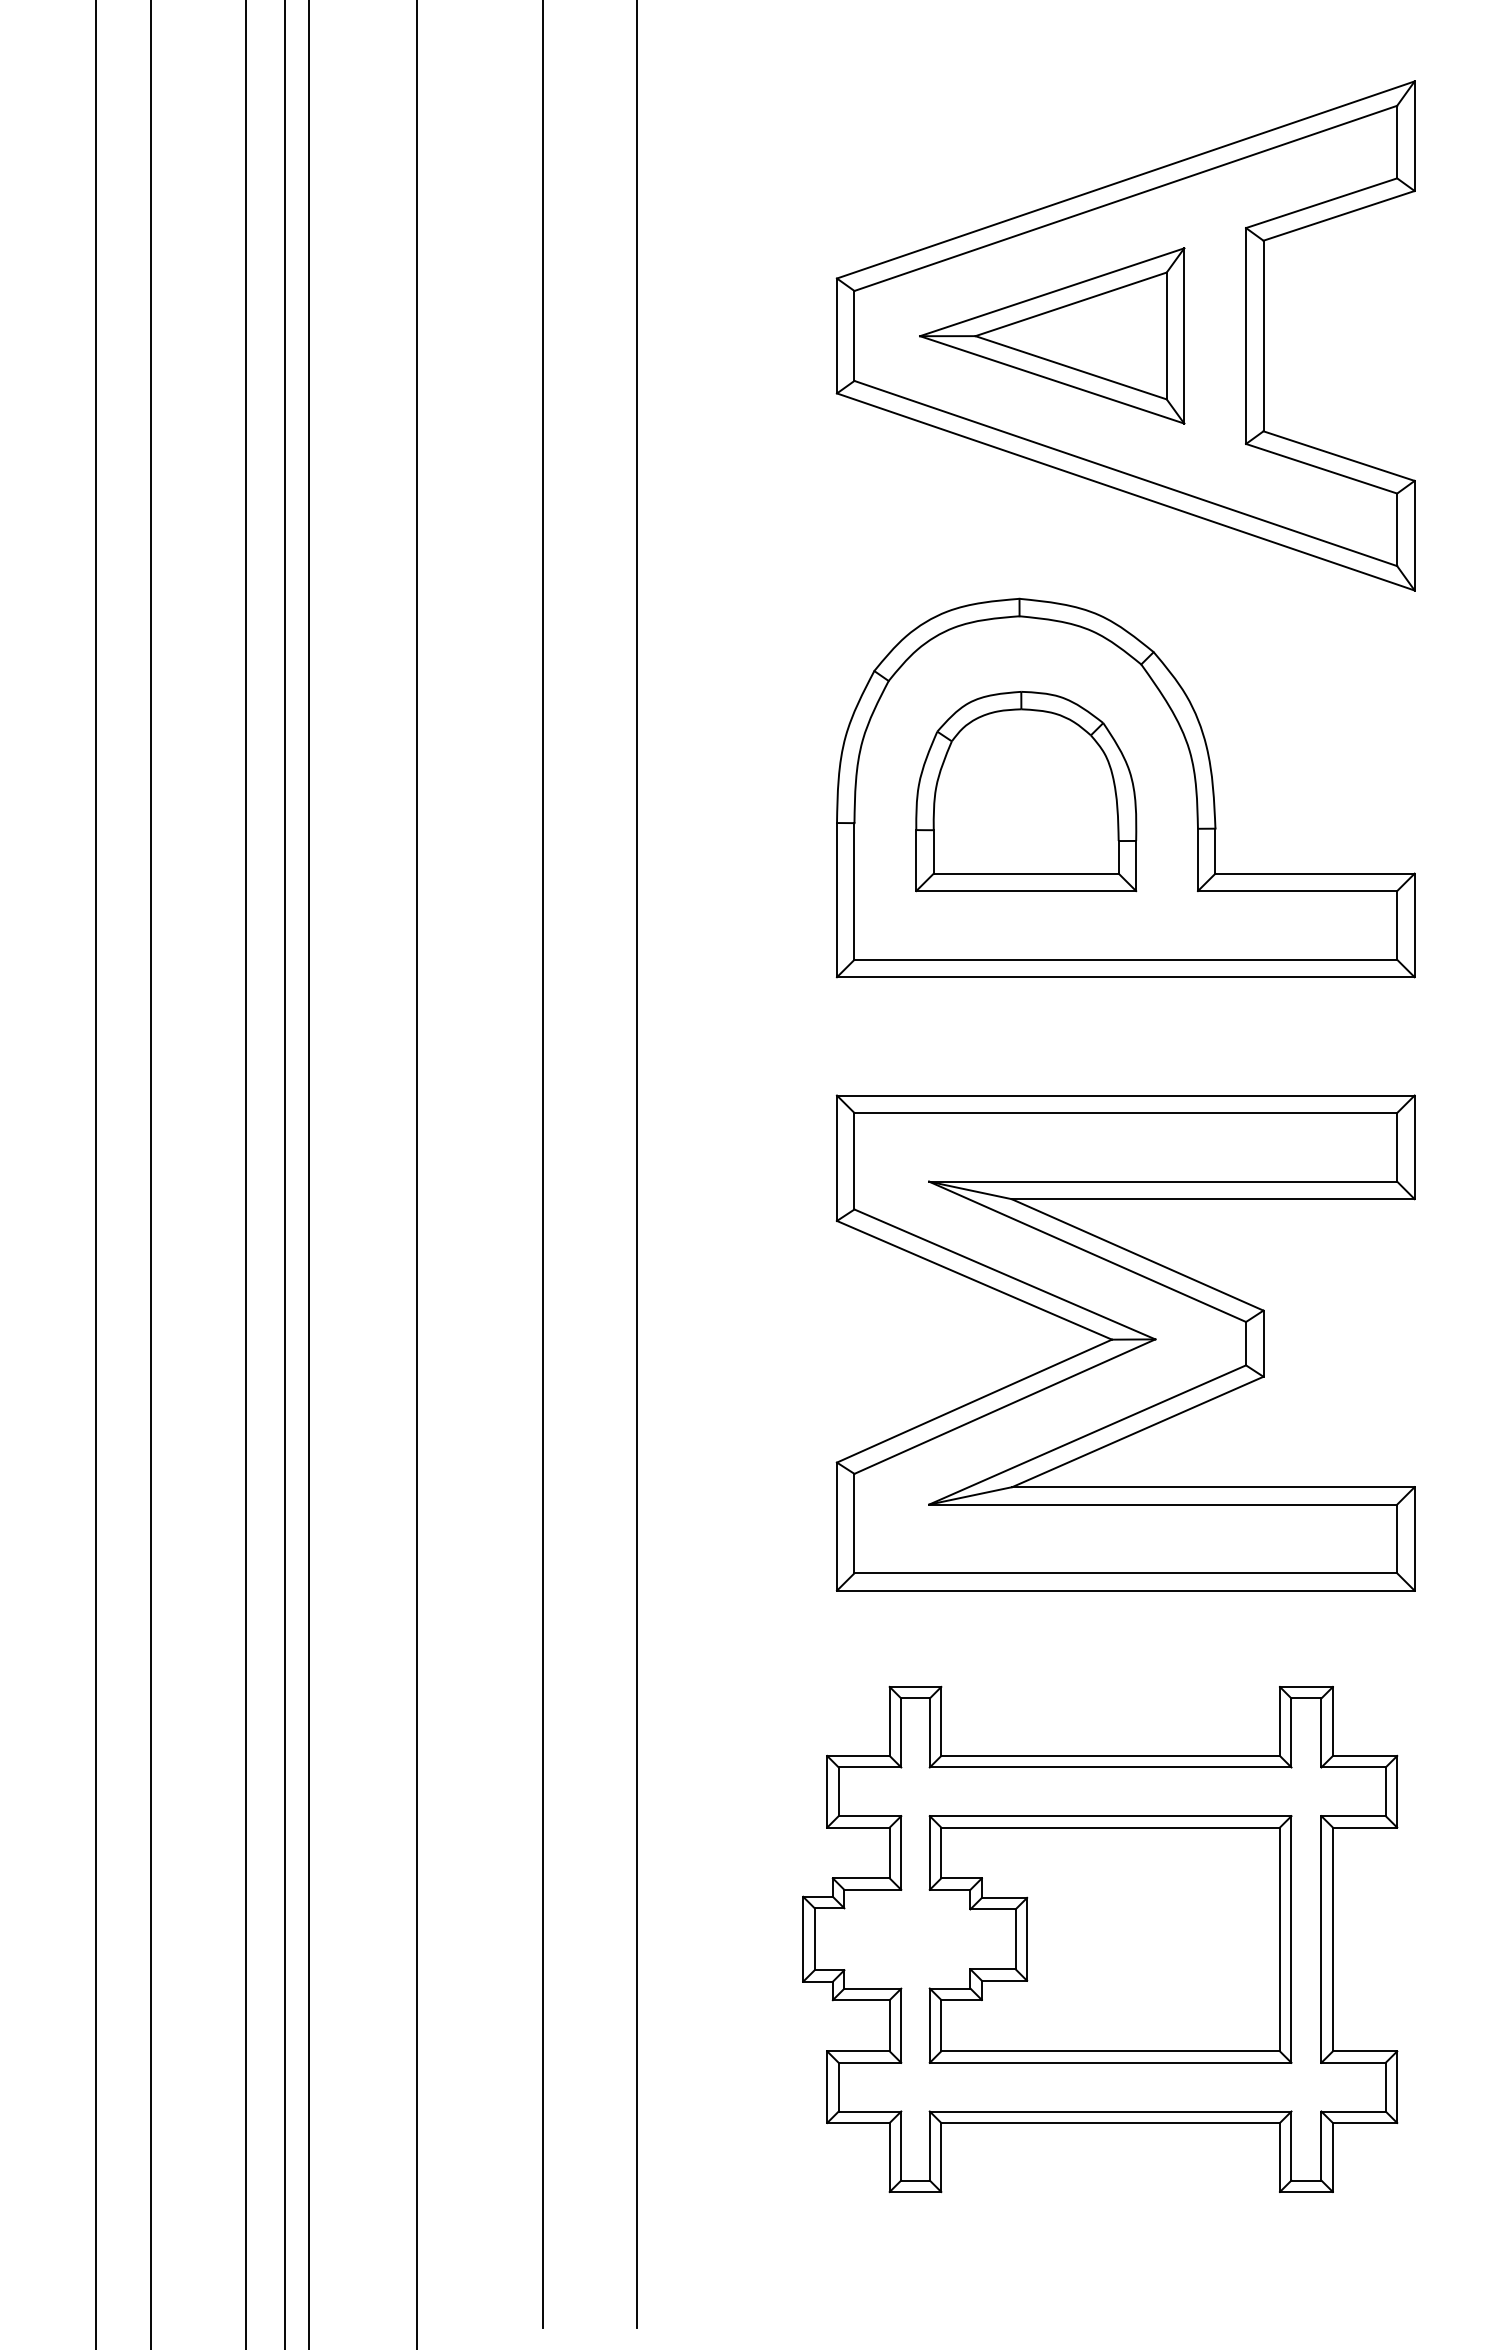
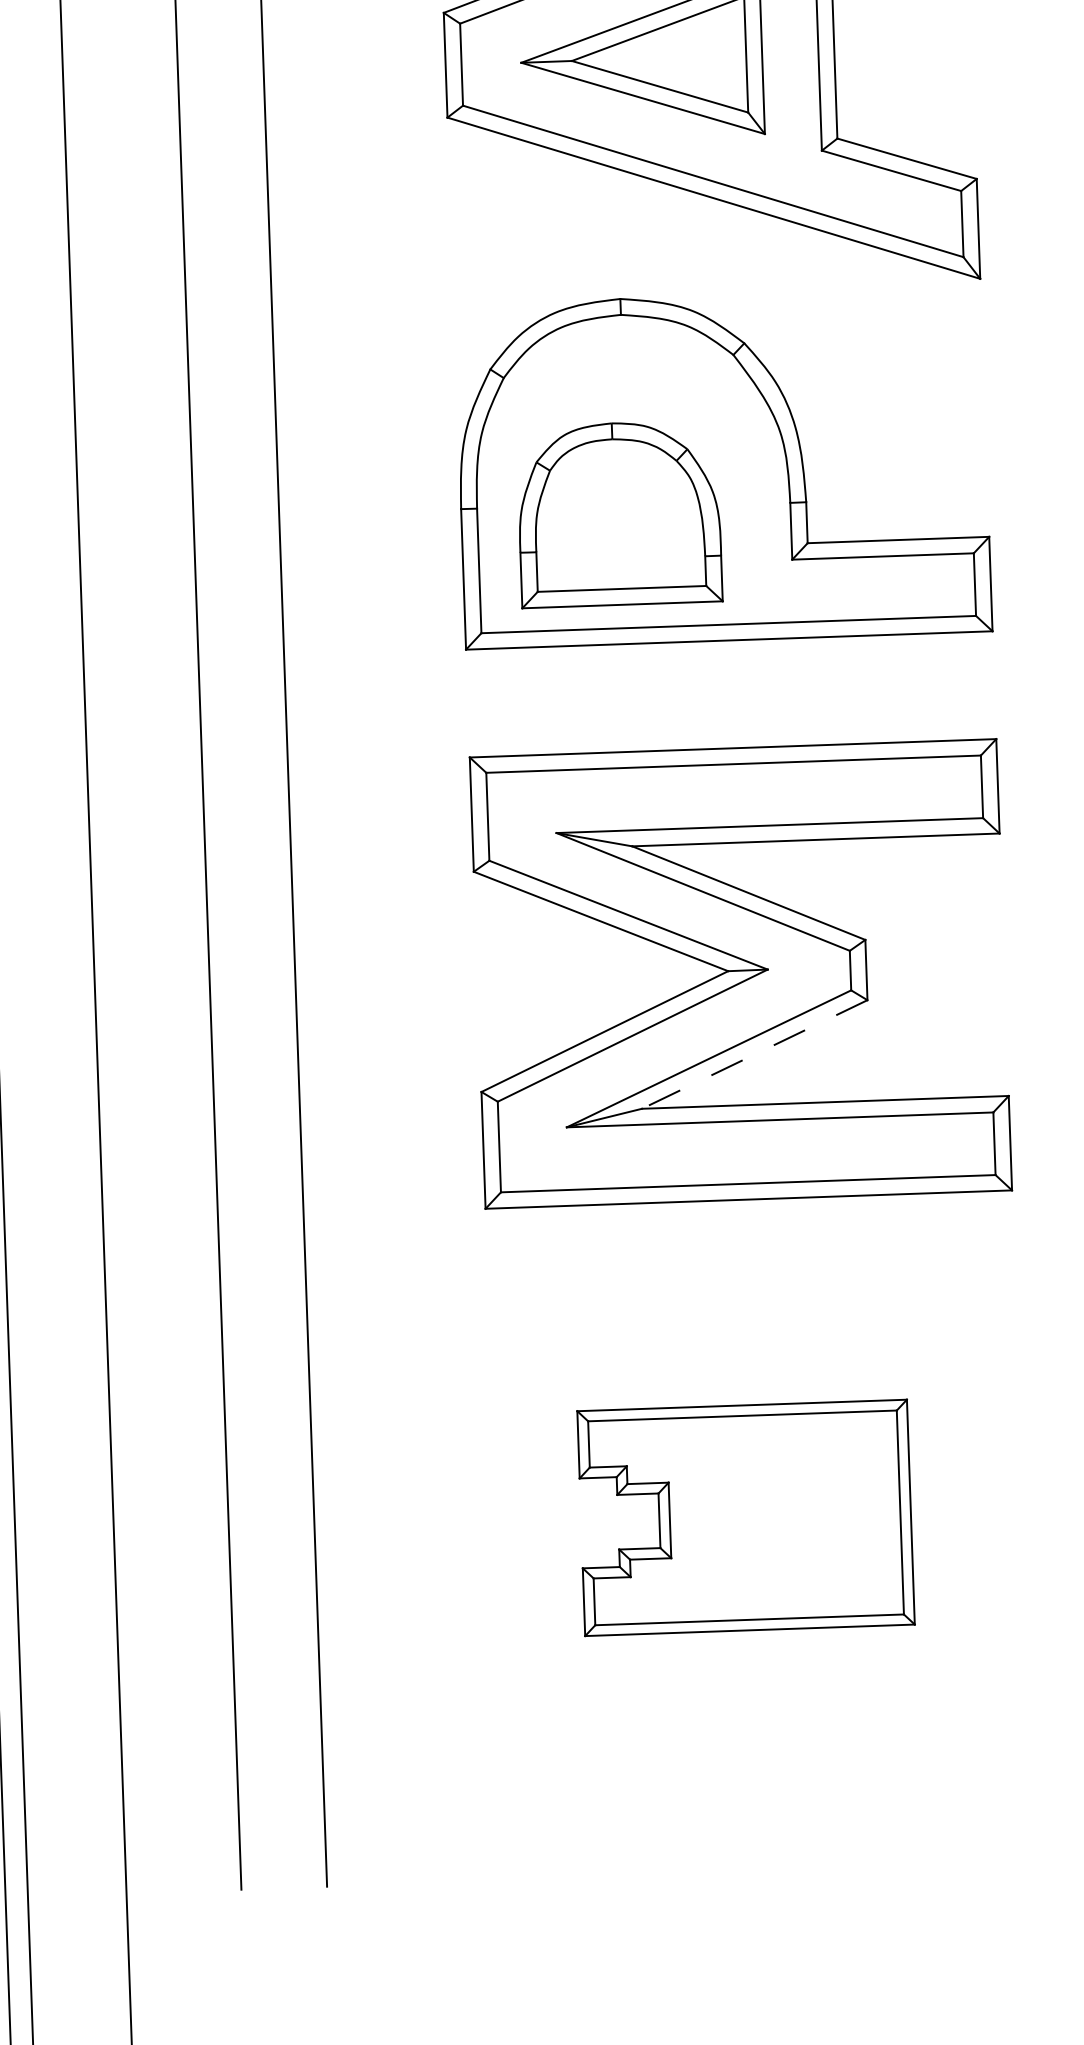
part: (1026, 791) -> (619, 514), moved
line: (1137, 1432) -> (754, 1055), solid -> dashed
part: (1100, 1938) -> (736, 1517), removed

